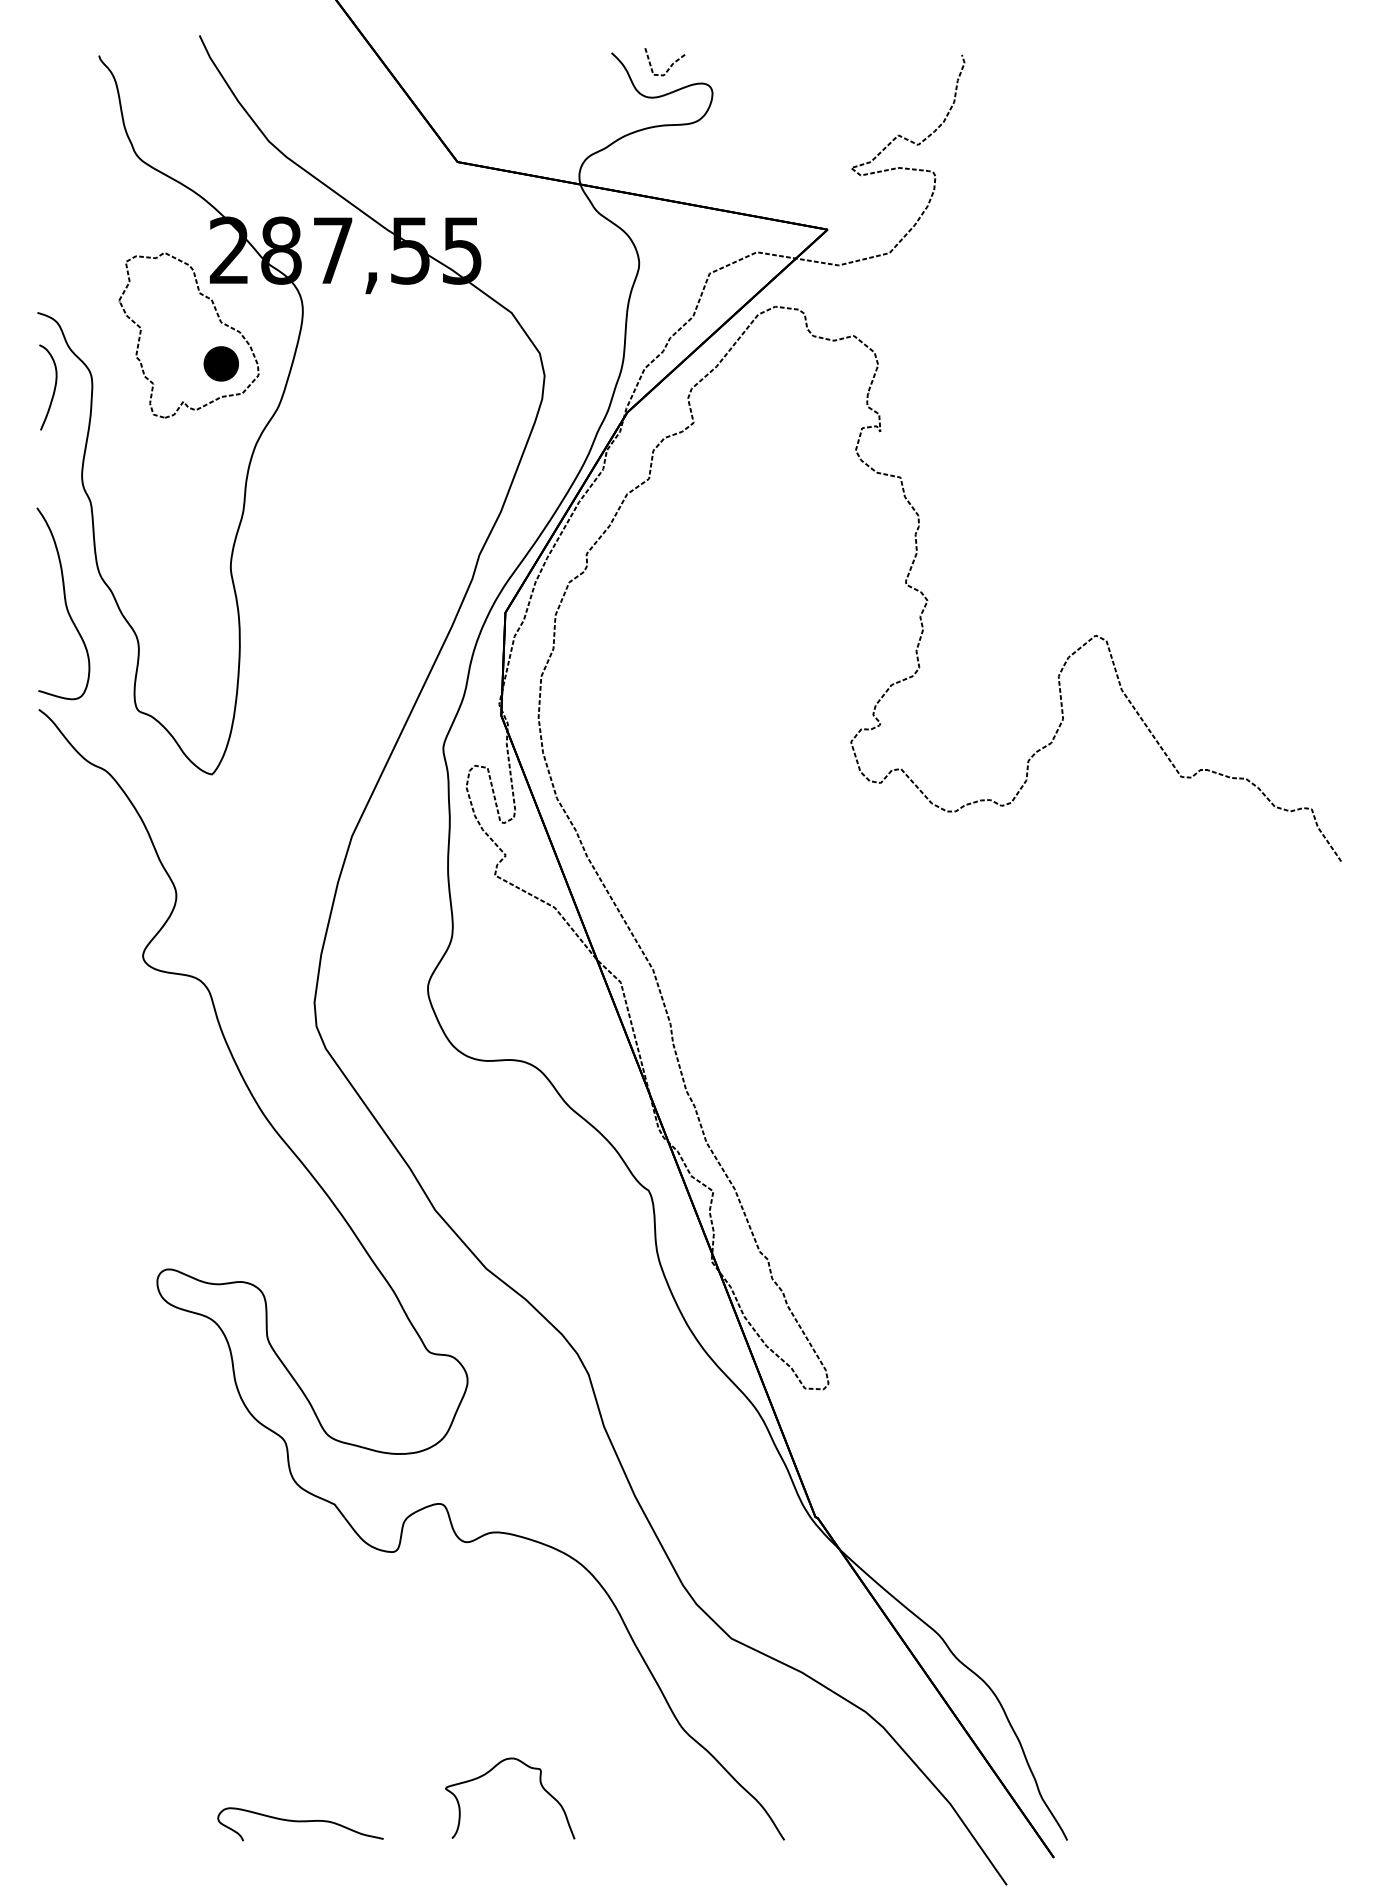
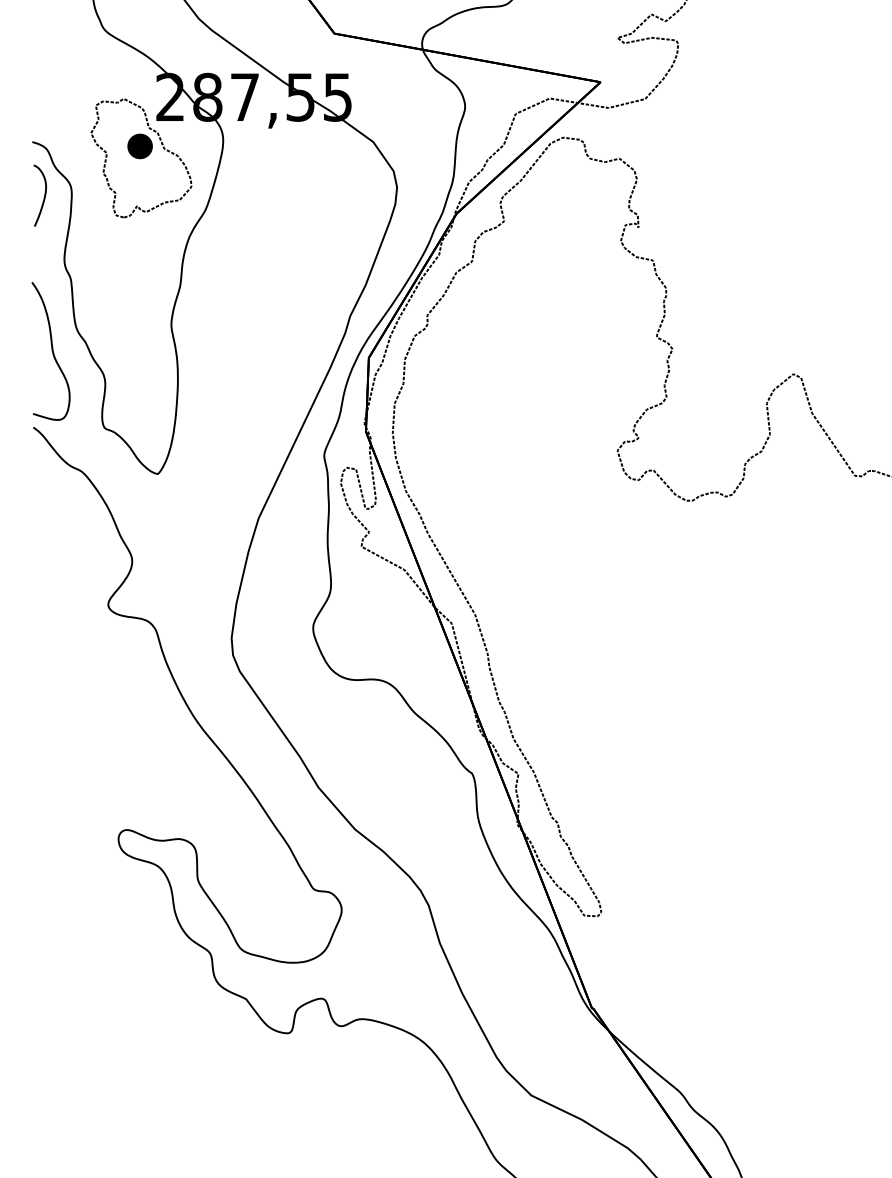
part: (220, 363) -> (139, 146), moved

